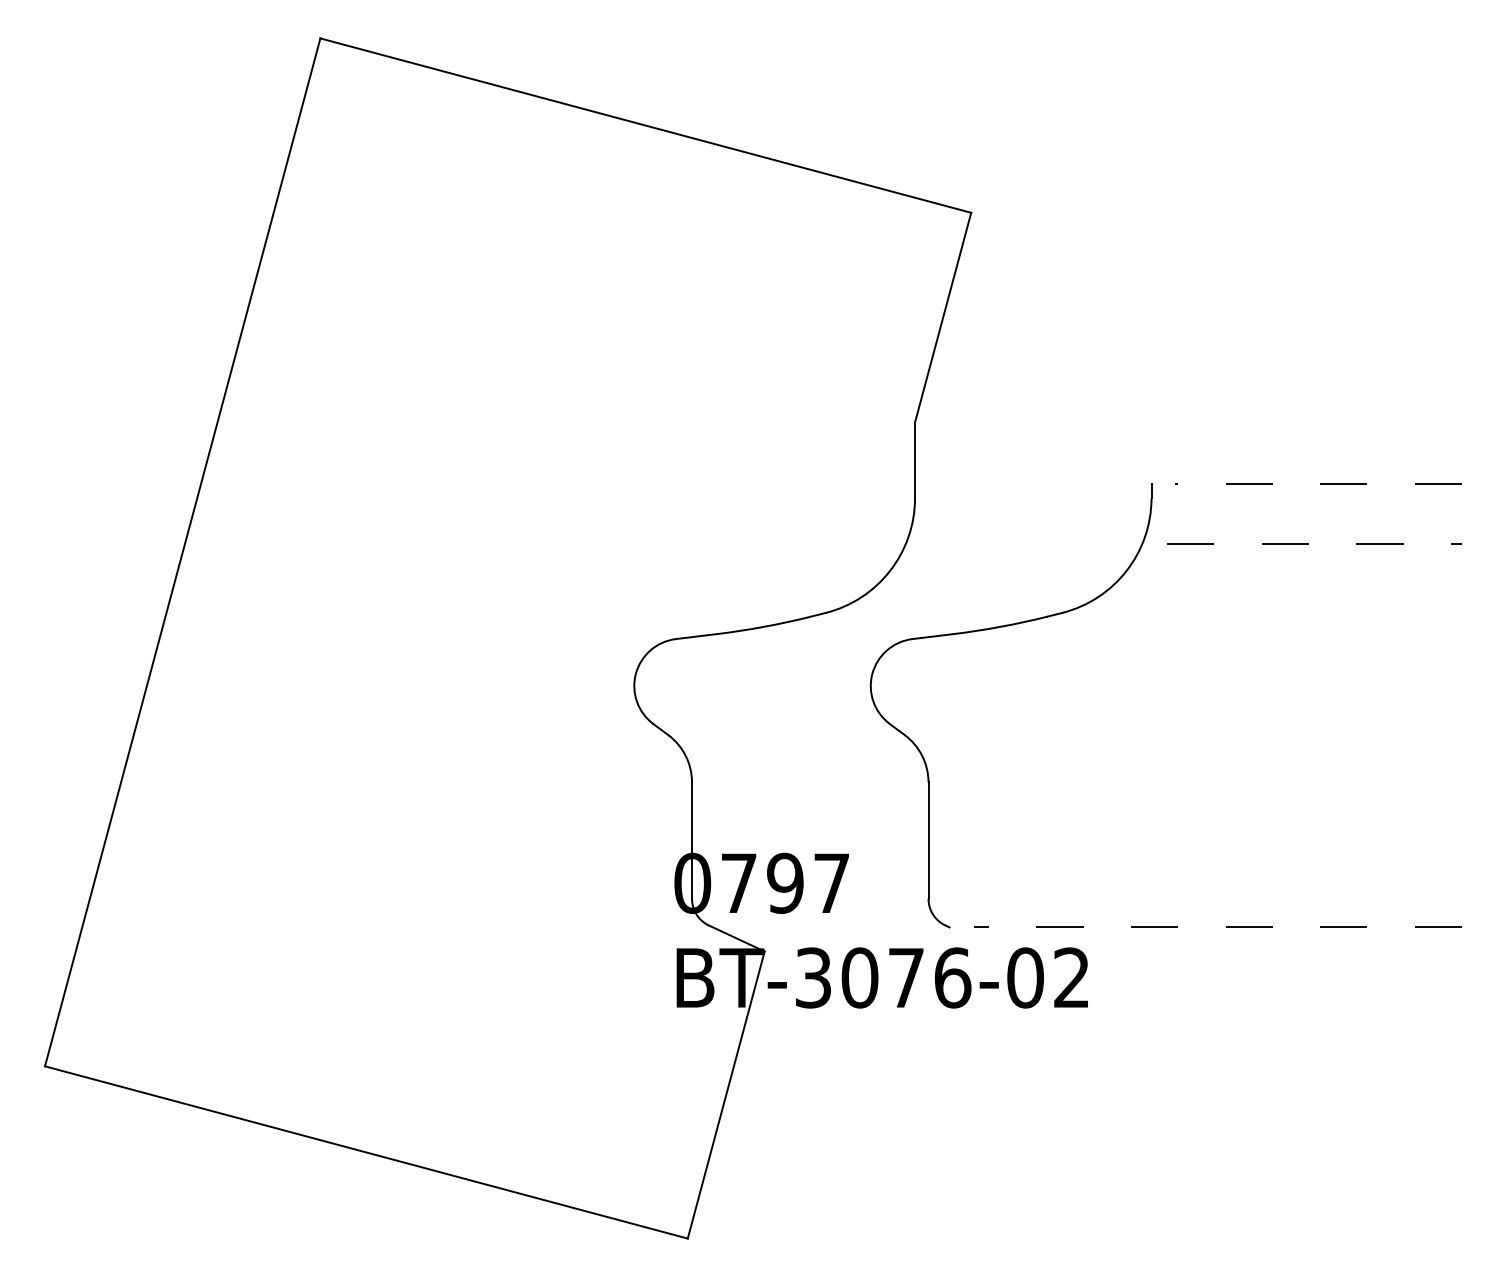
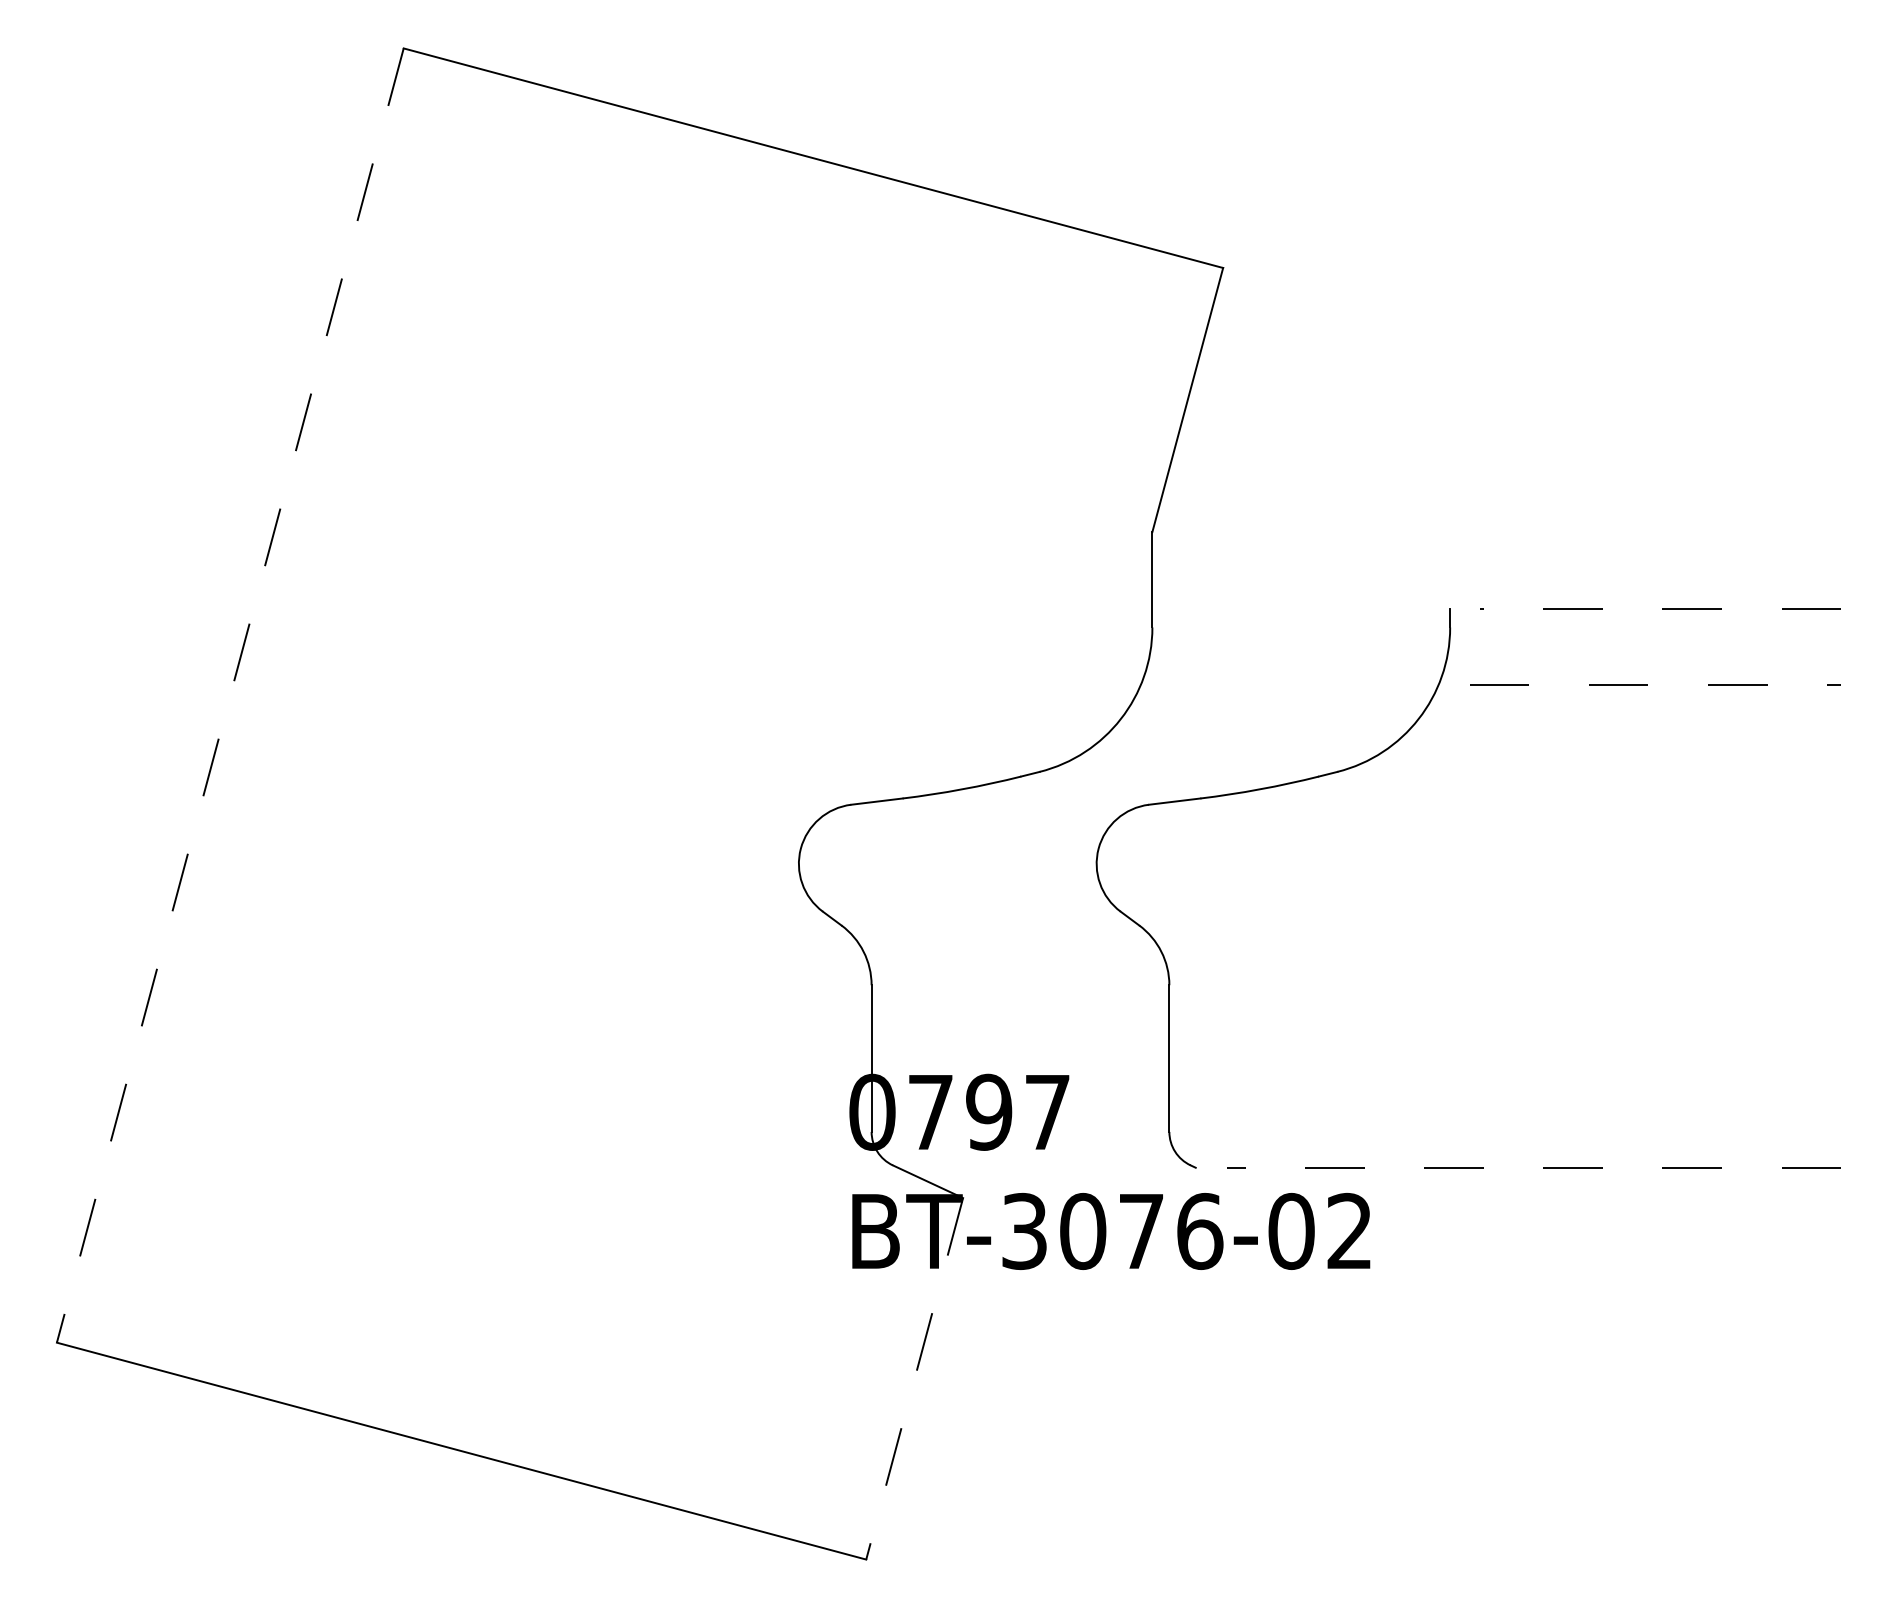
line: (182, 552) -> (230, 695), solid -> dashed
line: (726, 1095) -> (914, 1379), solid -> dashed

